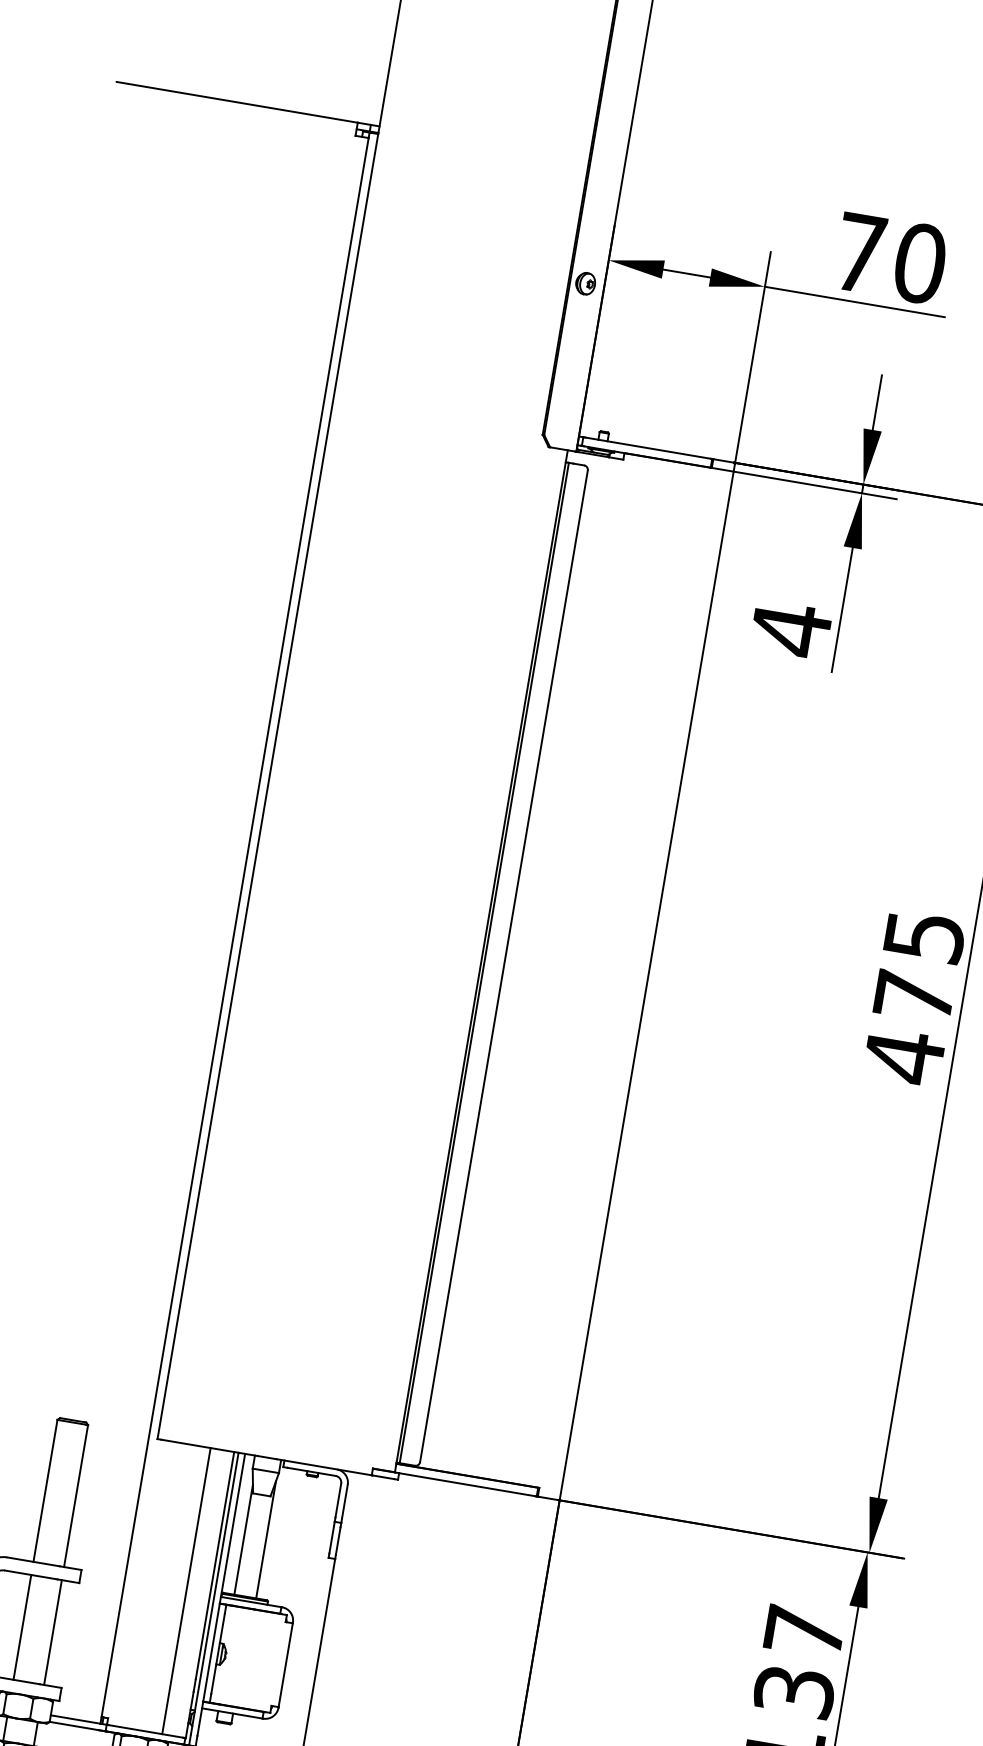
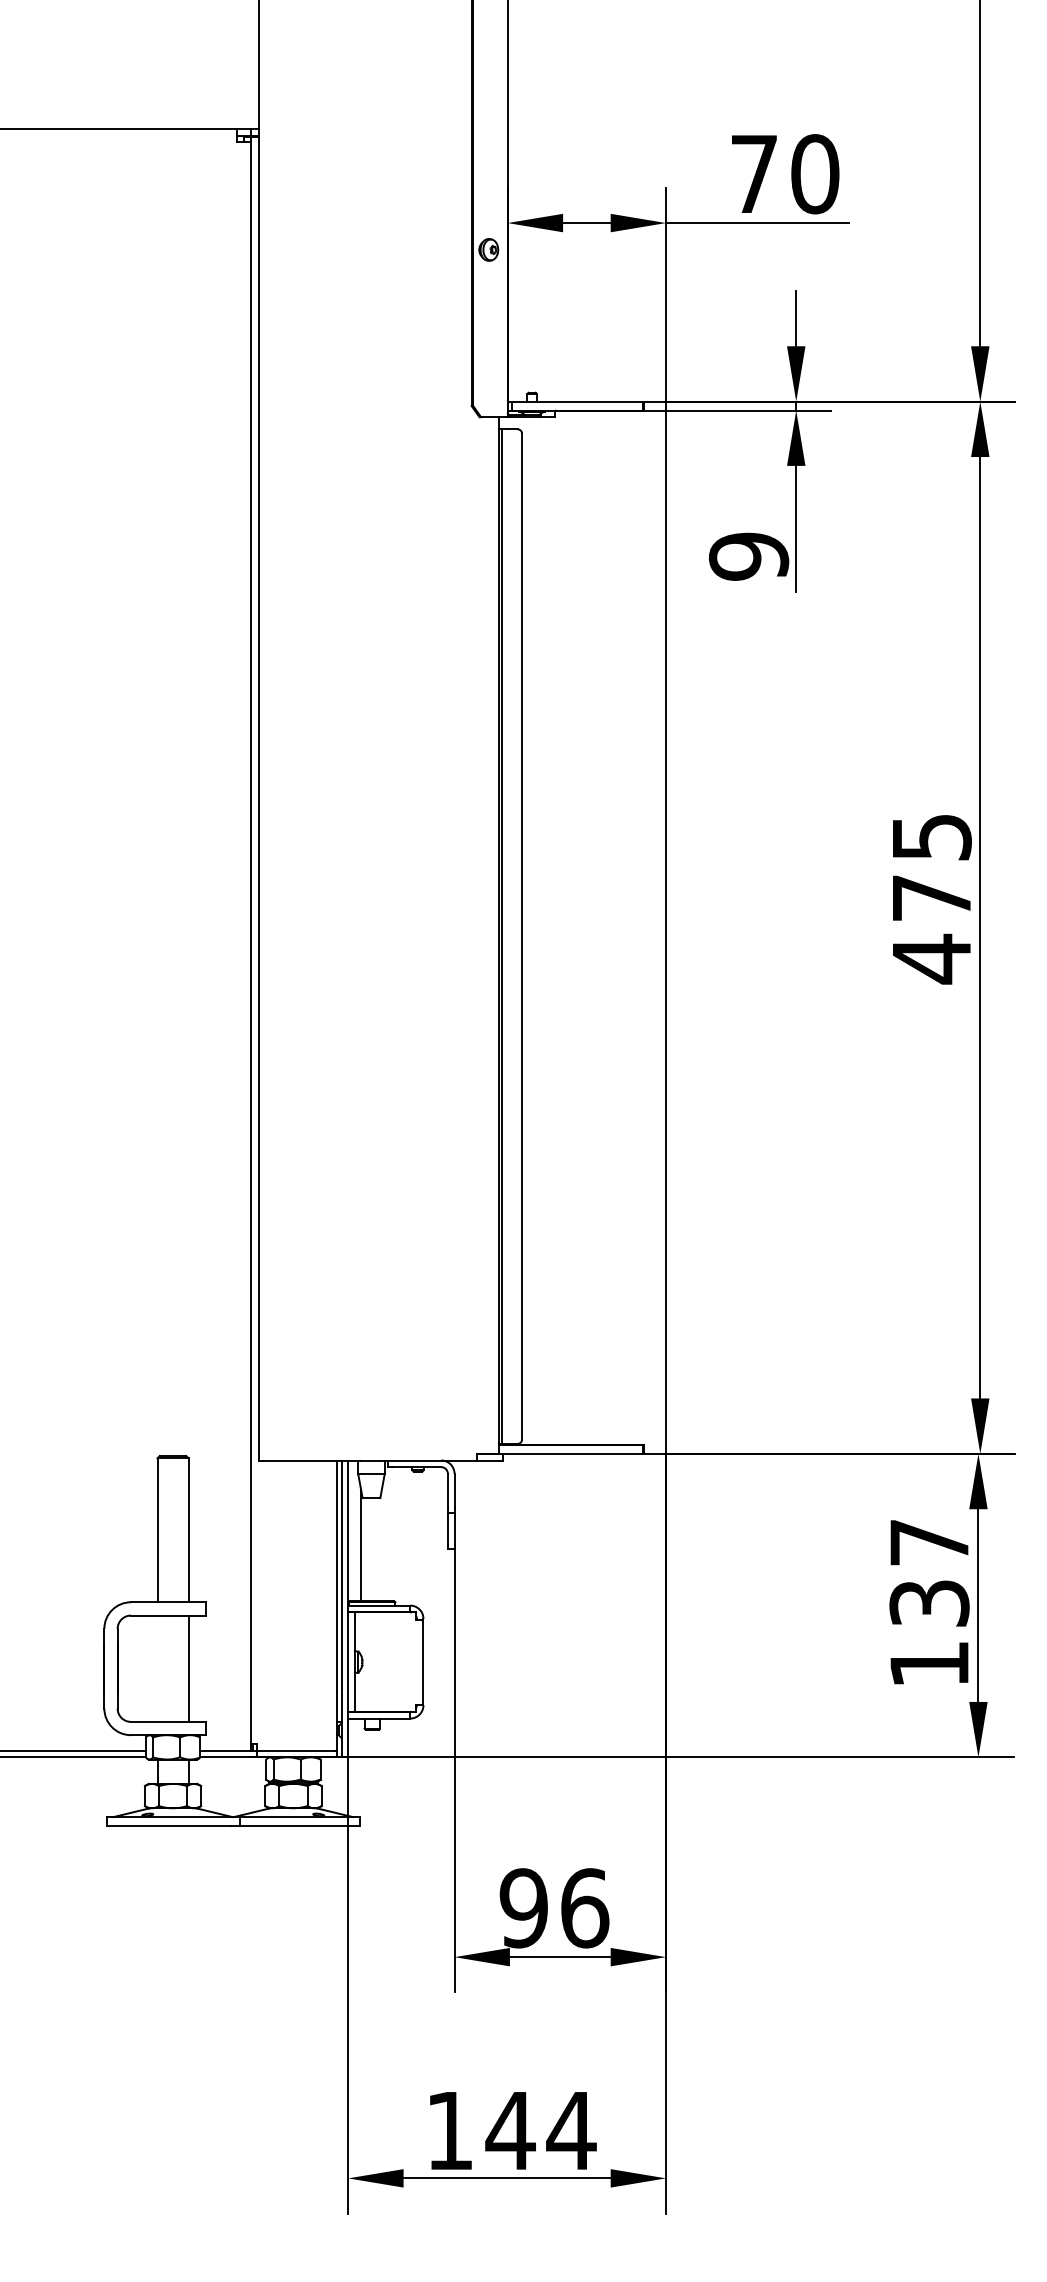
text: (790, 629) -> (748, 556), 4 -> 9
line: (266, 1539) -> (383, 1541), removed
line: (186, 1591) -> (313, 1605), removed
line: (22, 1627) -> (157, 1668), removed

